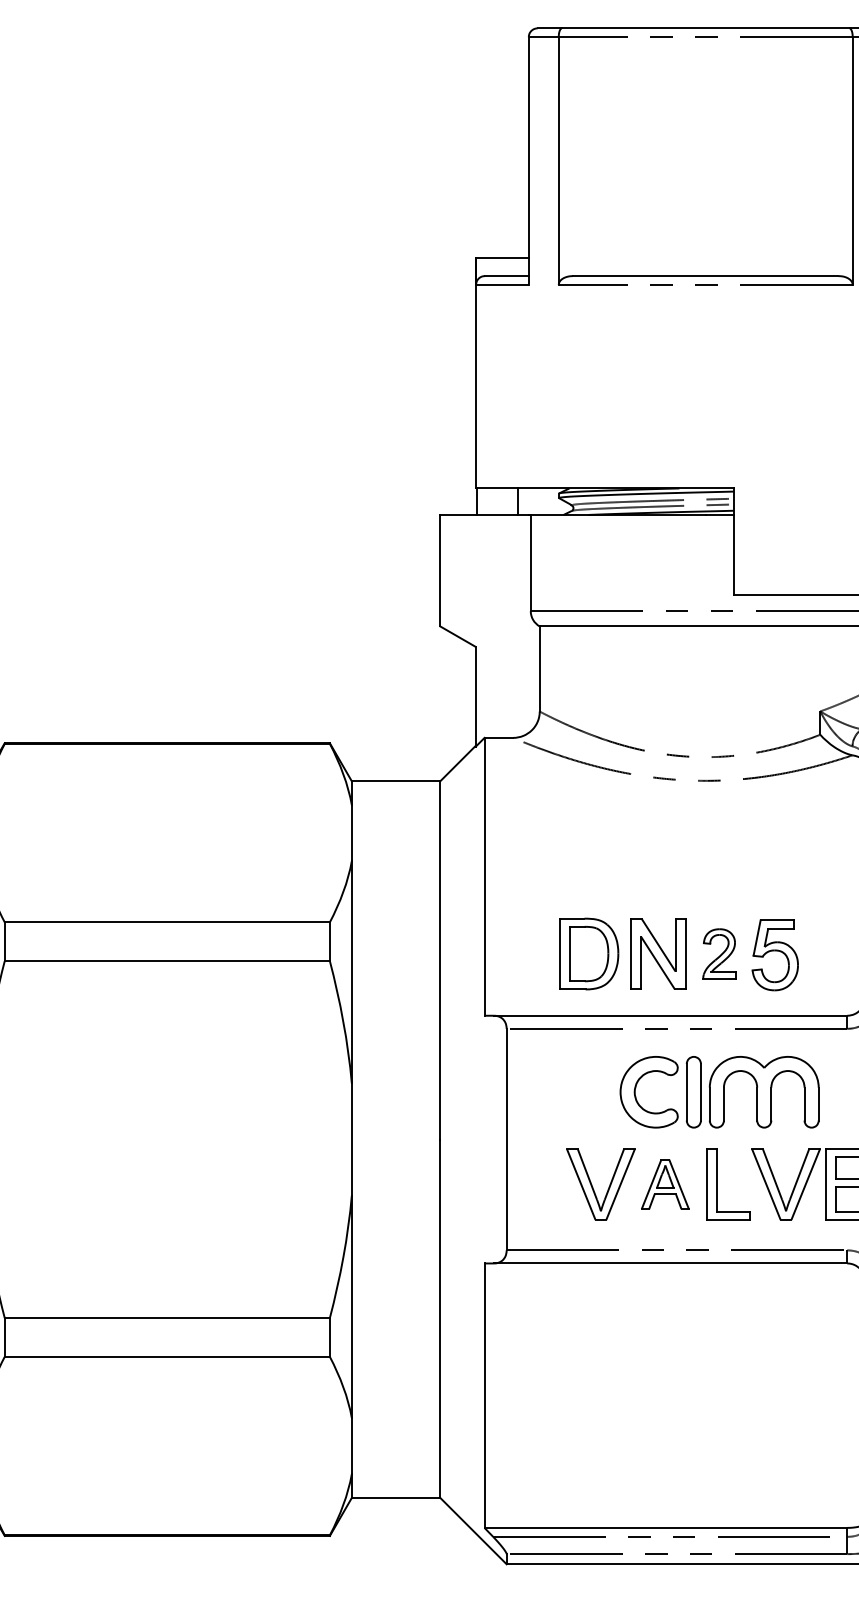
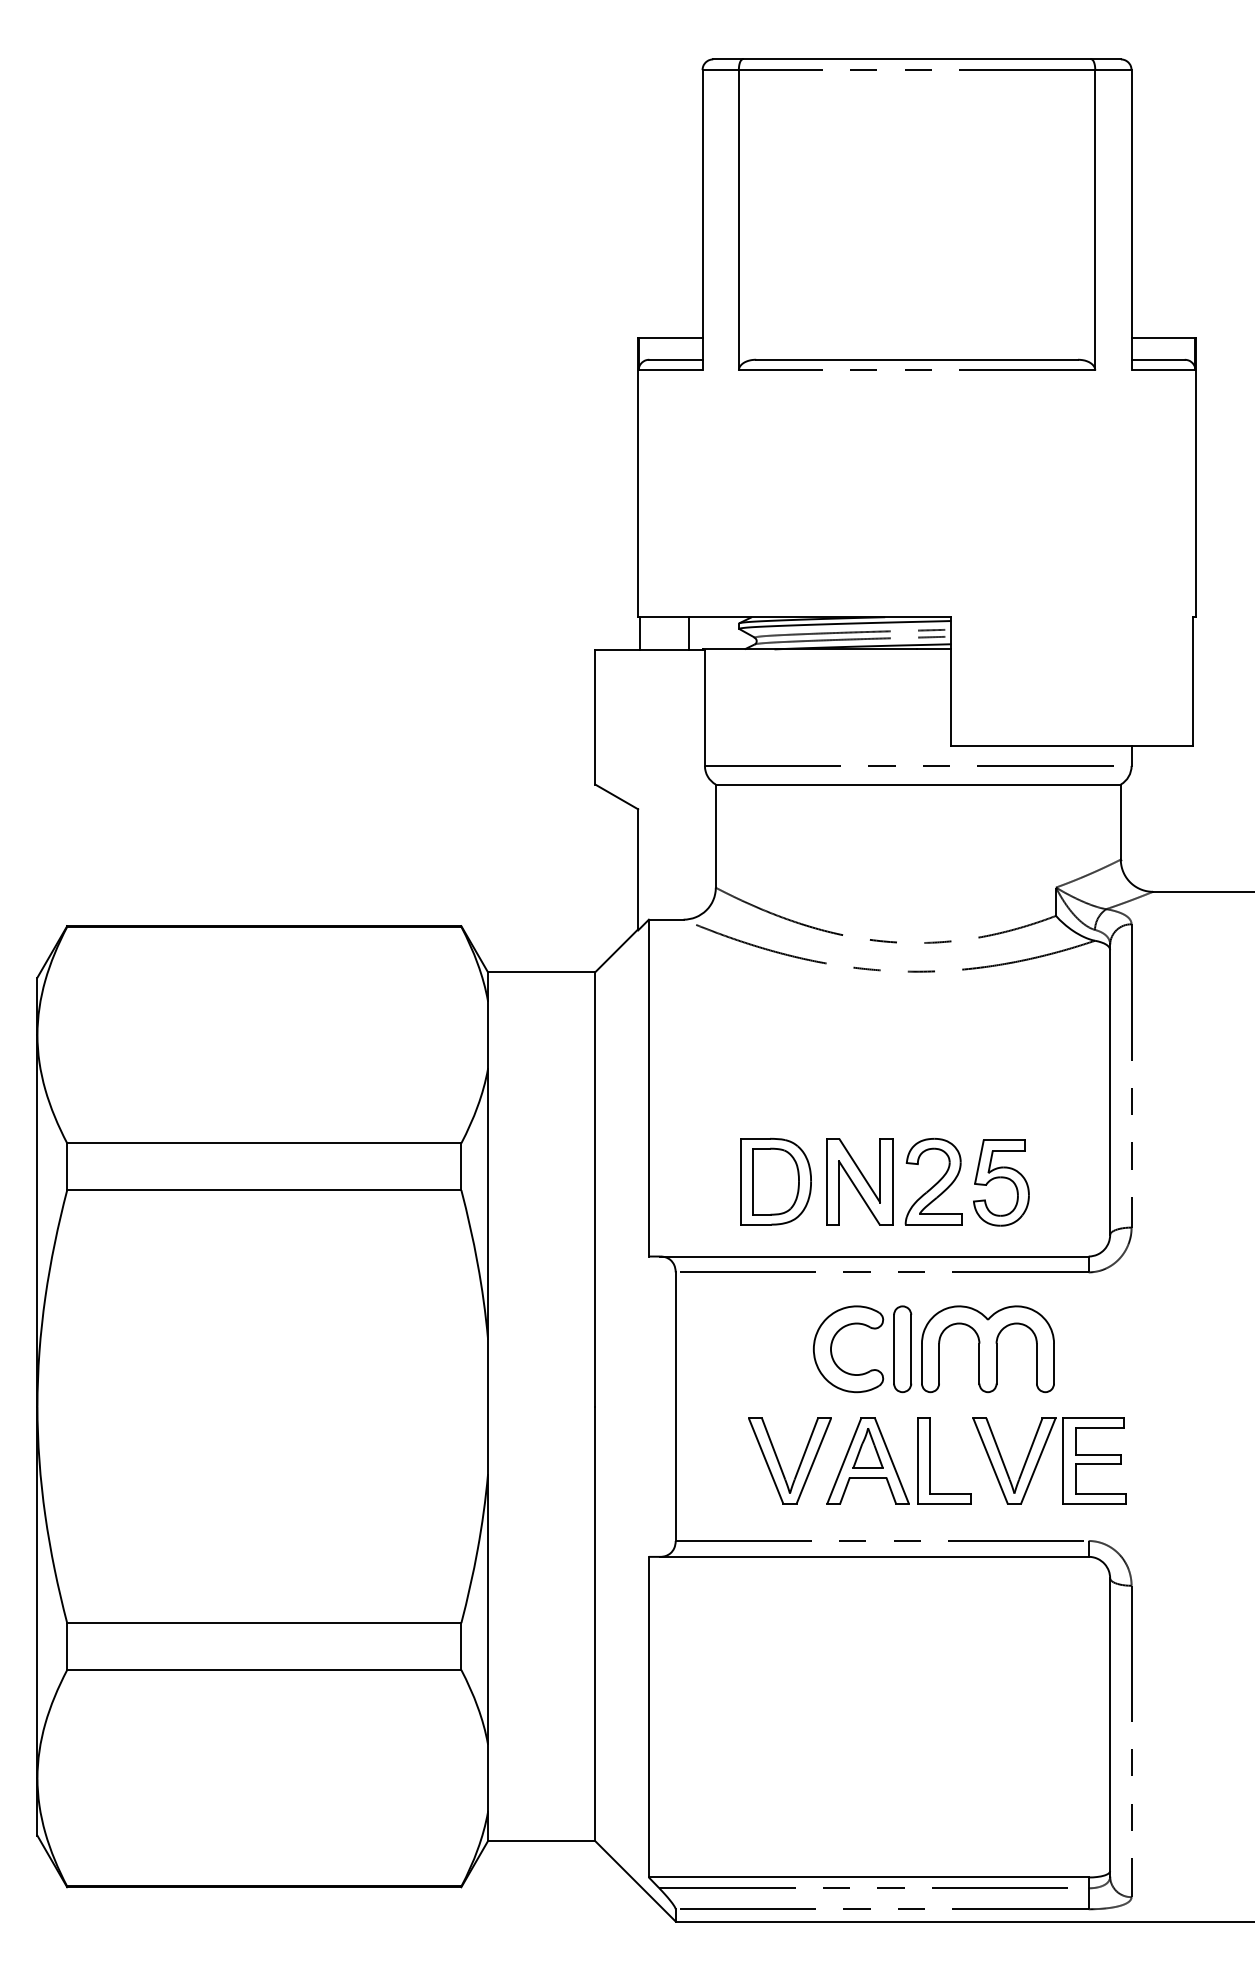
part: (719, 953) -> (933, 1181), size x1.43
part: (664, 1183) -> (867, 1460), size x1.43

